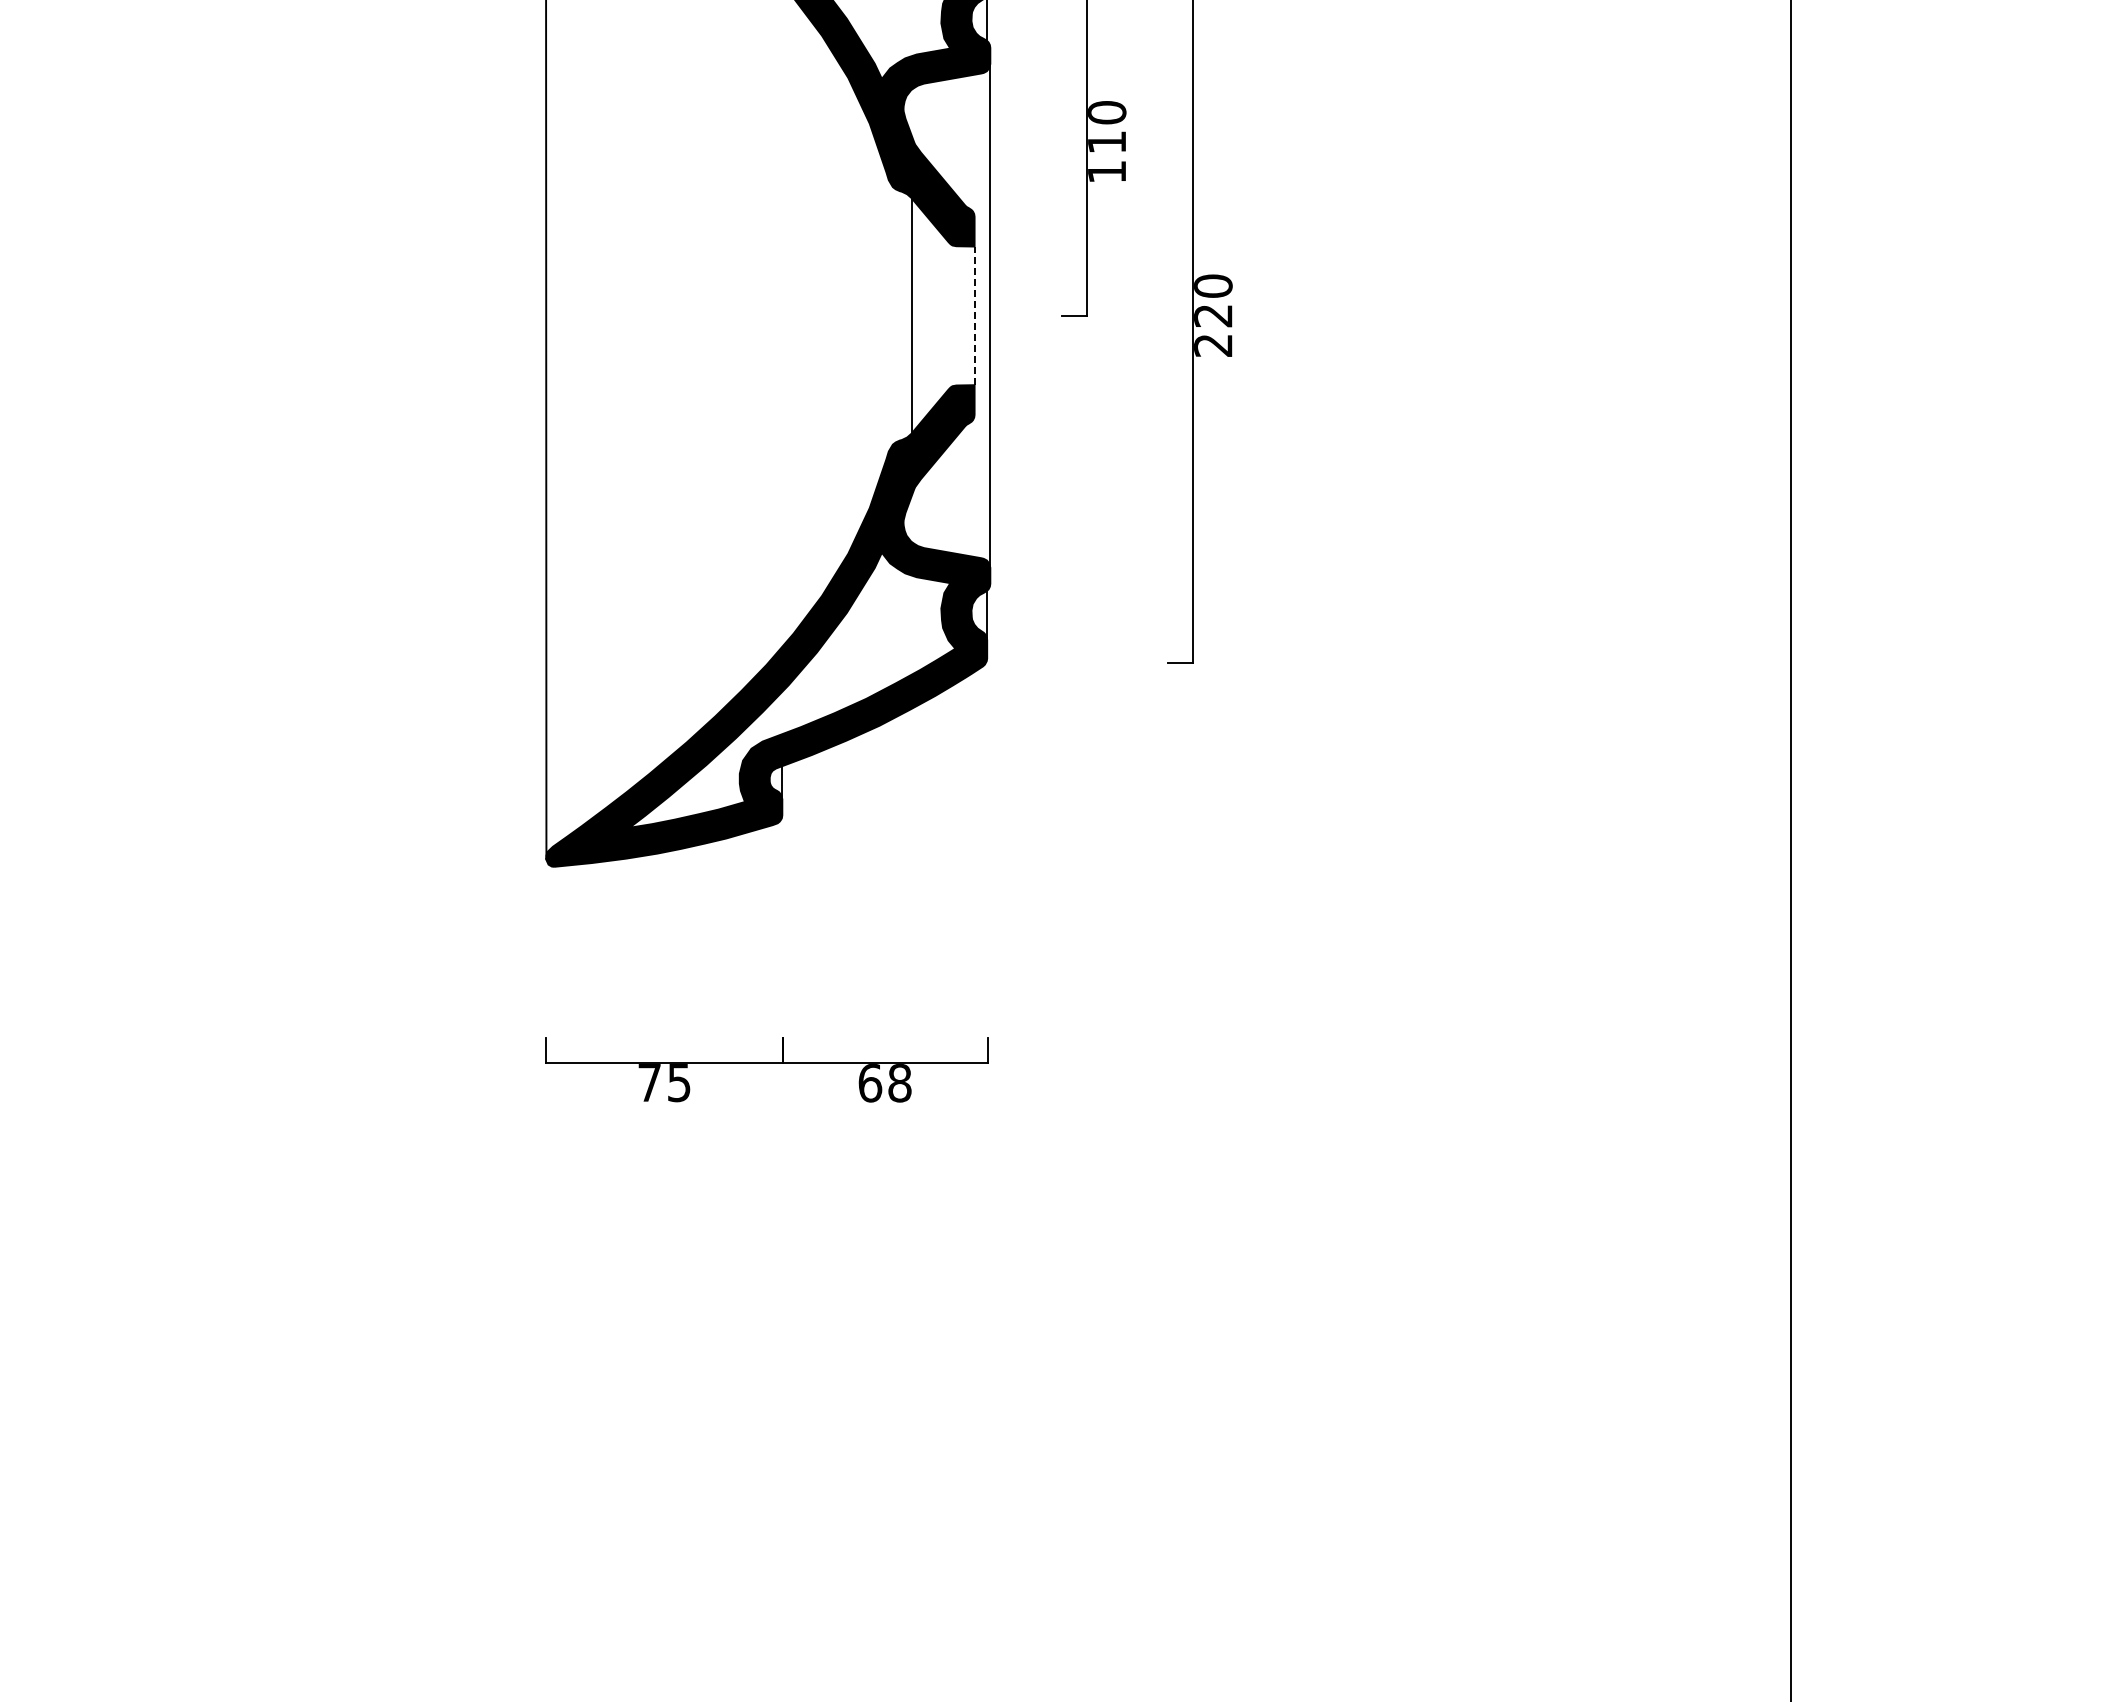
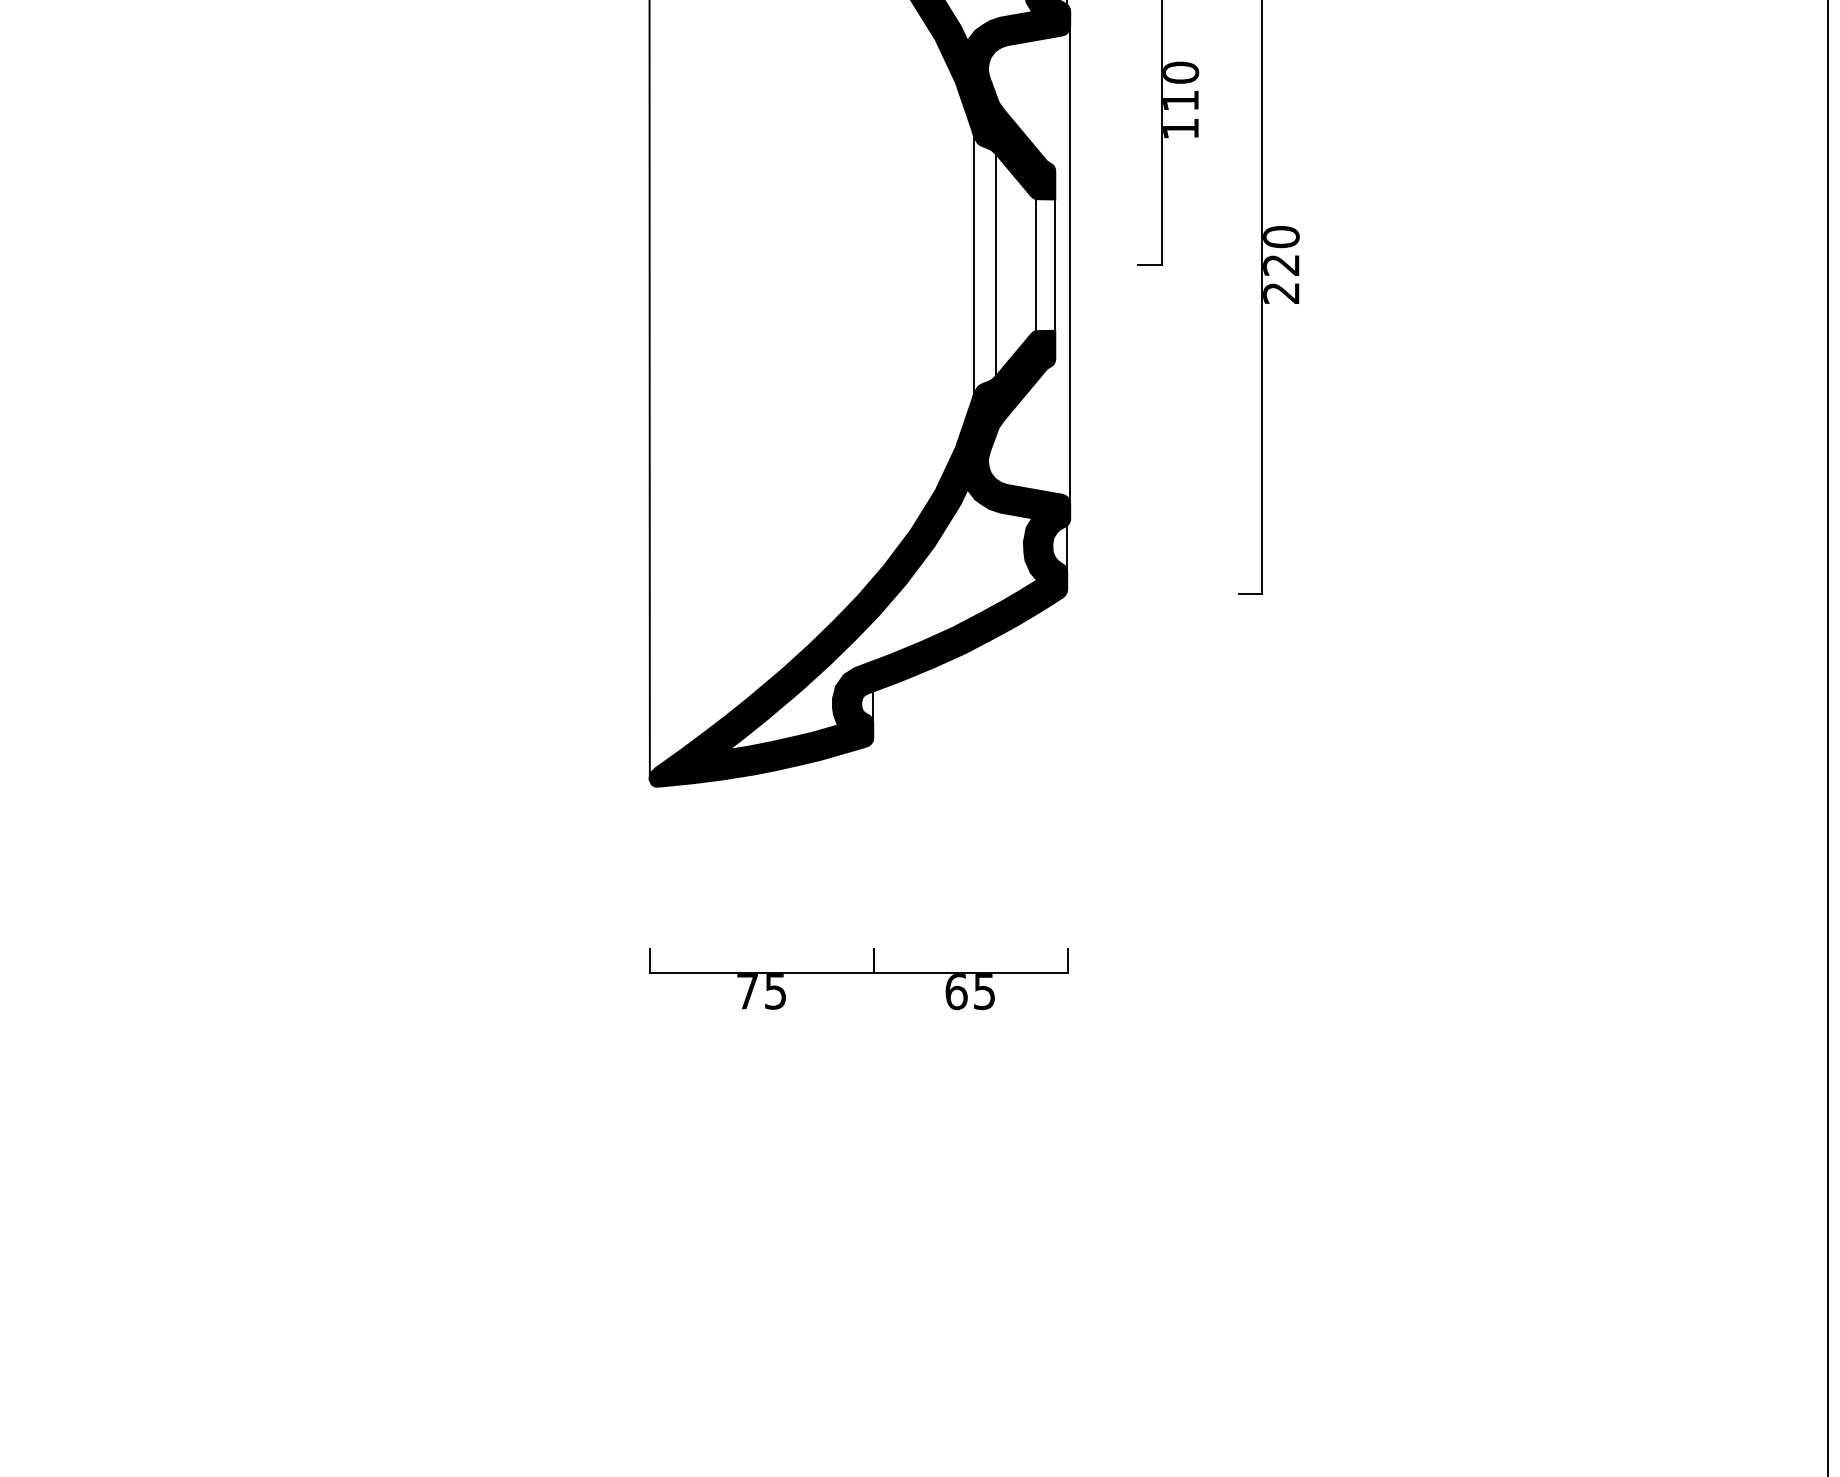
line: (888, 315) -> (973, 264), added
line: (954, 315) -> (1036, 264), added
line: (974, 315) -> (1055, 264), dashed -> solid
text: (899, 1083) -> (984, 992), 68 -> 65

